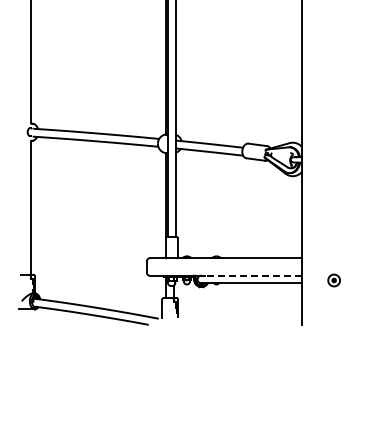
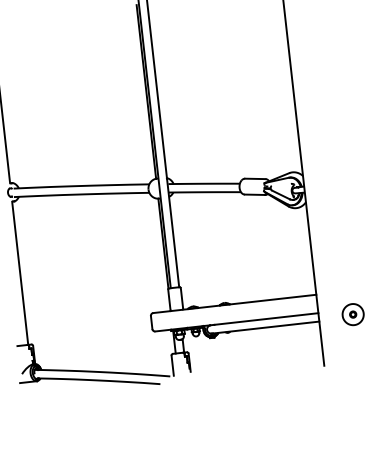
line: (253, 275) -> (266, 318), dashed -> solid
part: (333, 280) -> (352, 314), size x1.67

